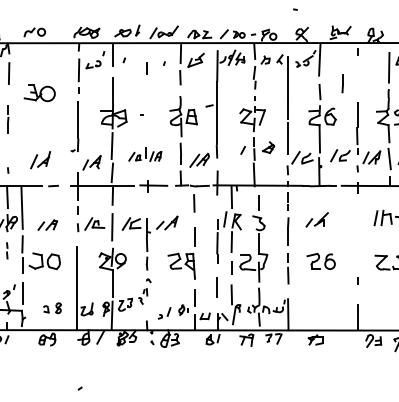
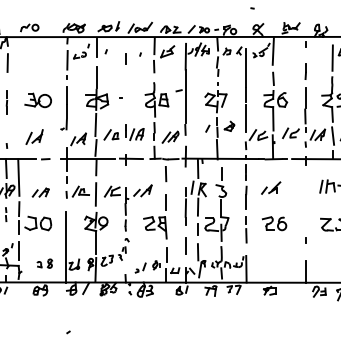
line: (342, 83) -> (305, 71), moved
part: (39, 93) -> (37, 100), moved
part: (145, 154) -> (124, 132), size x1.43

